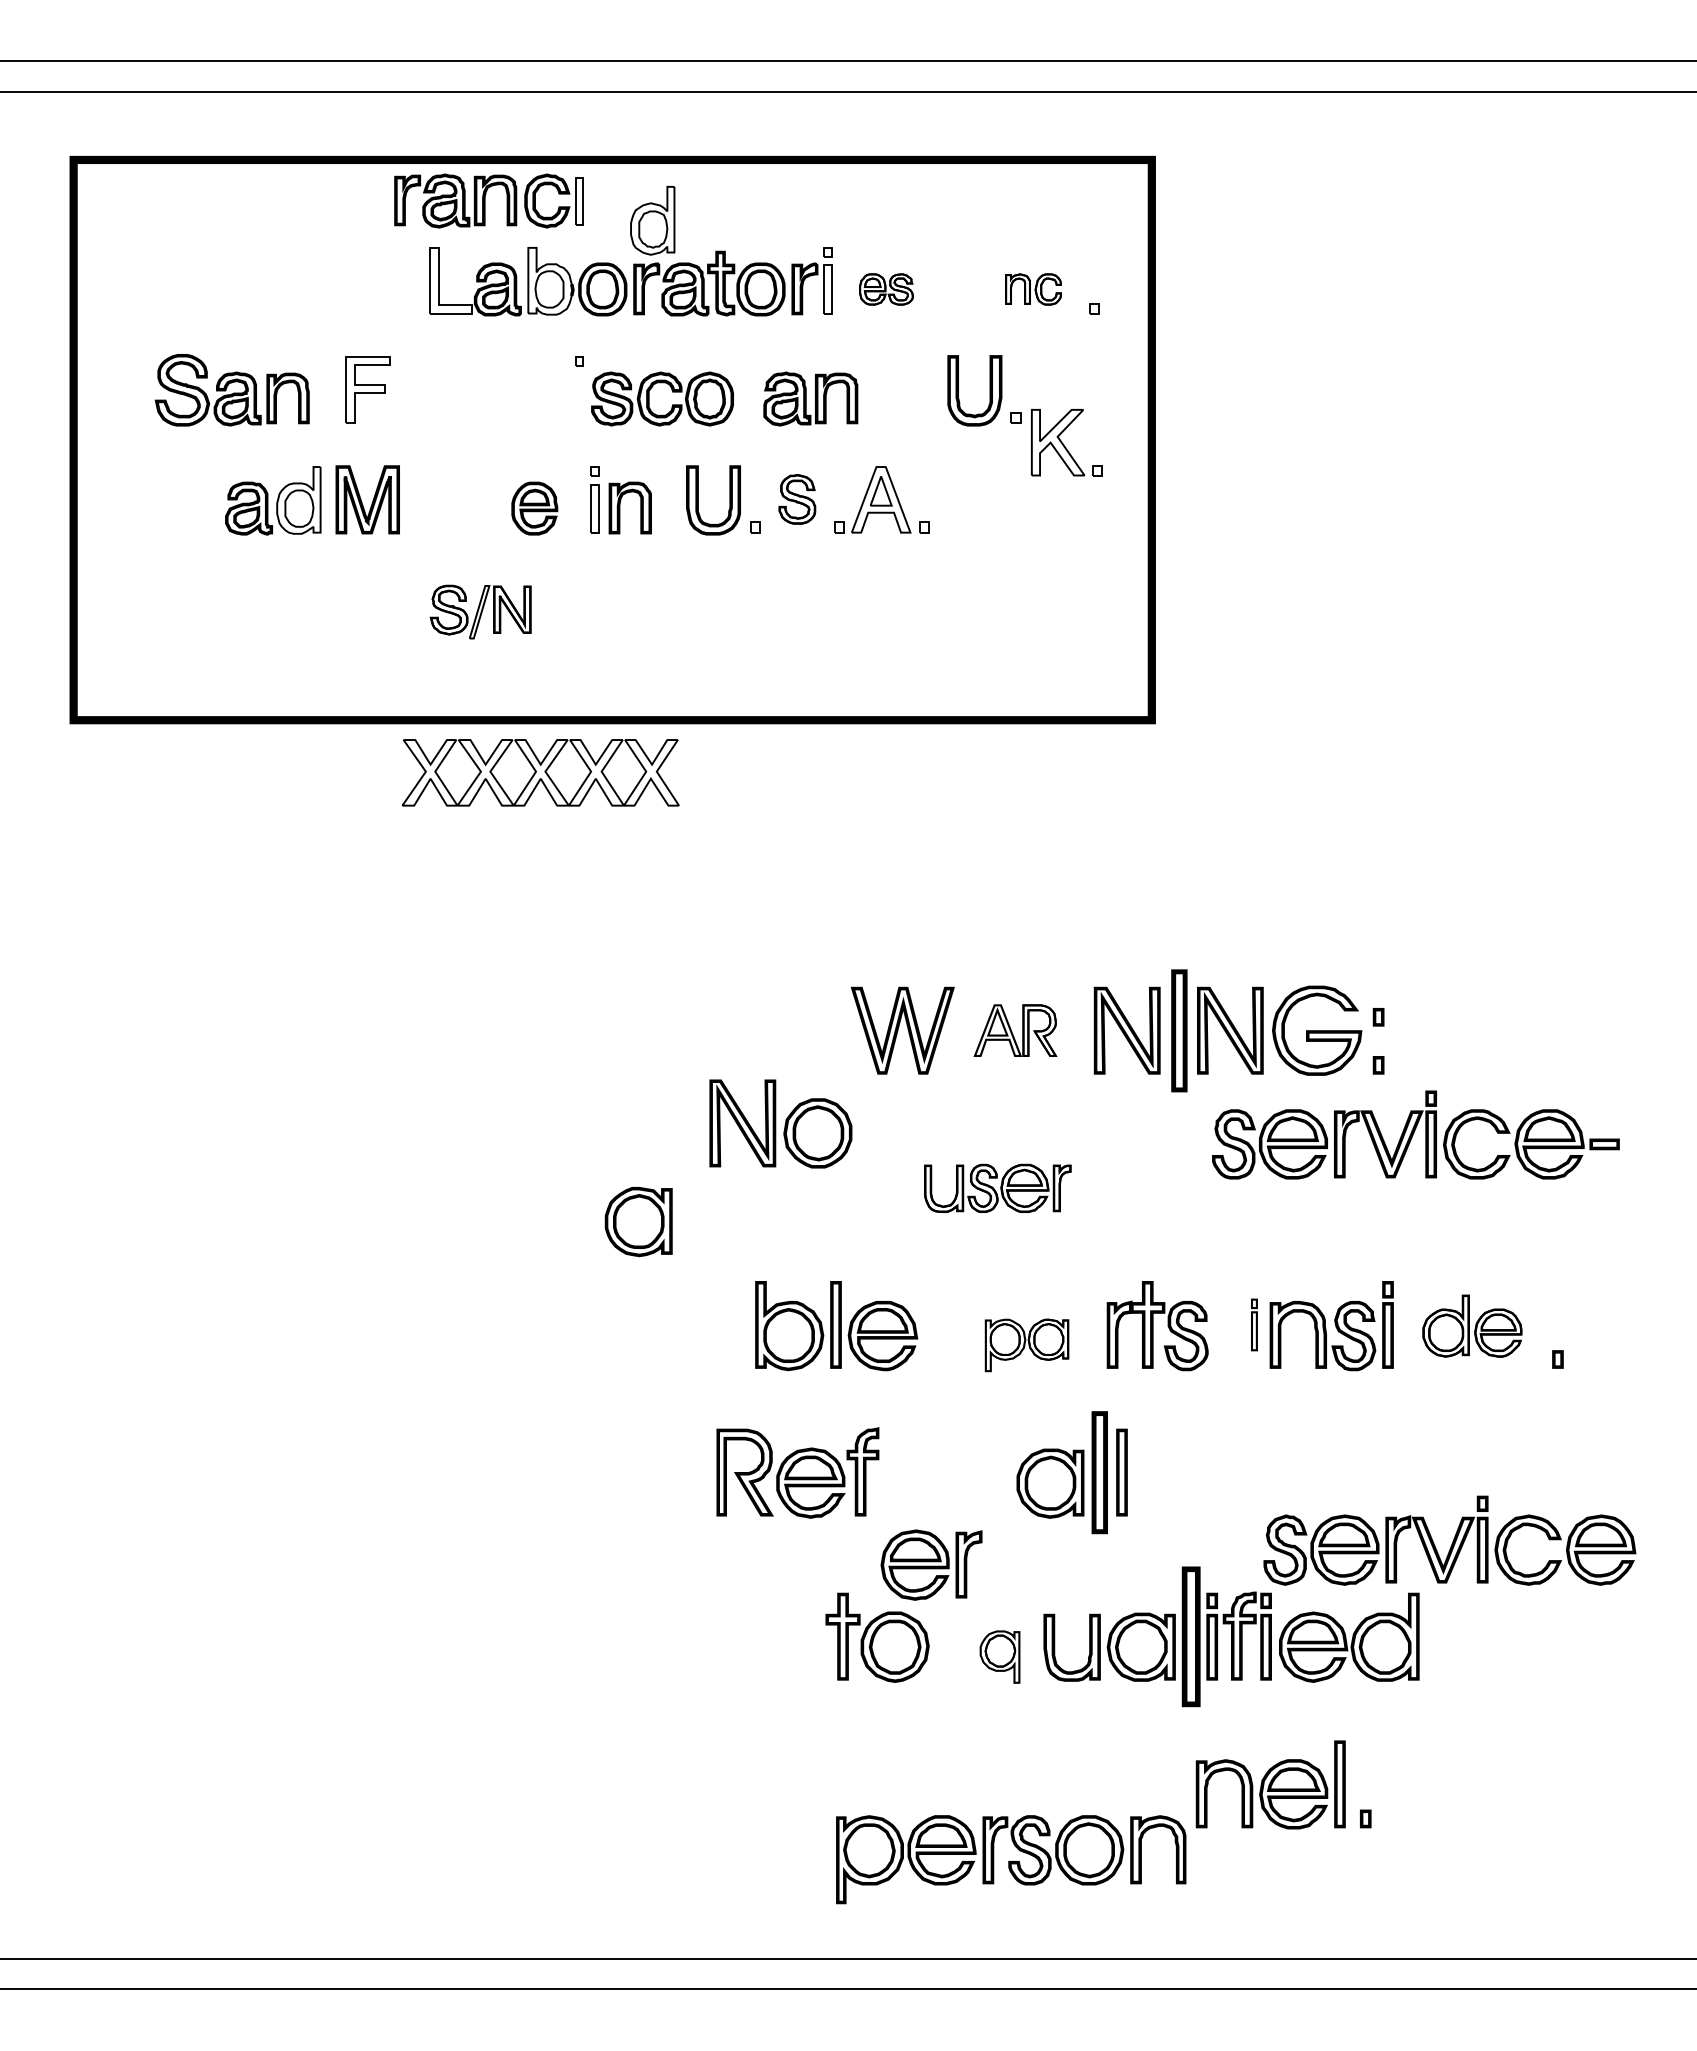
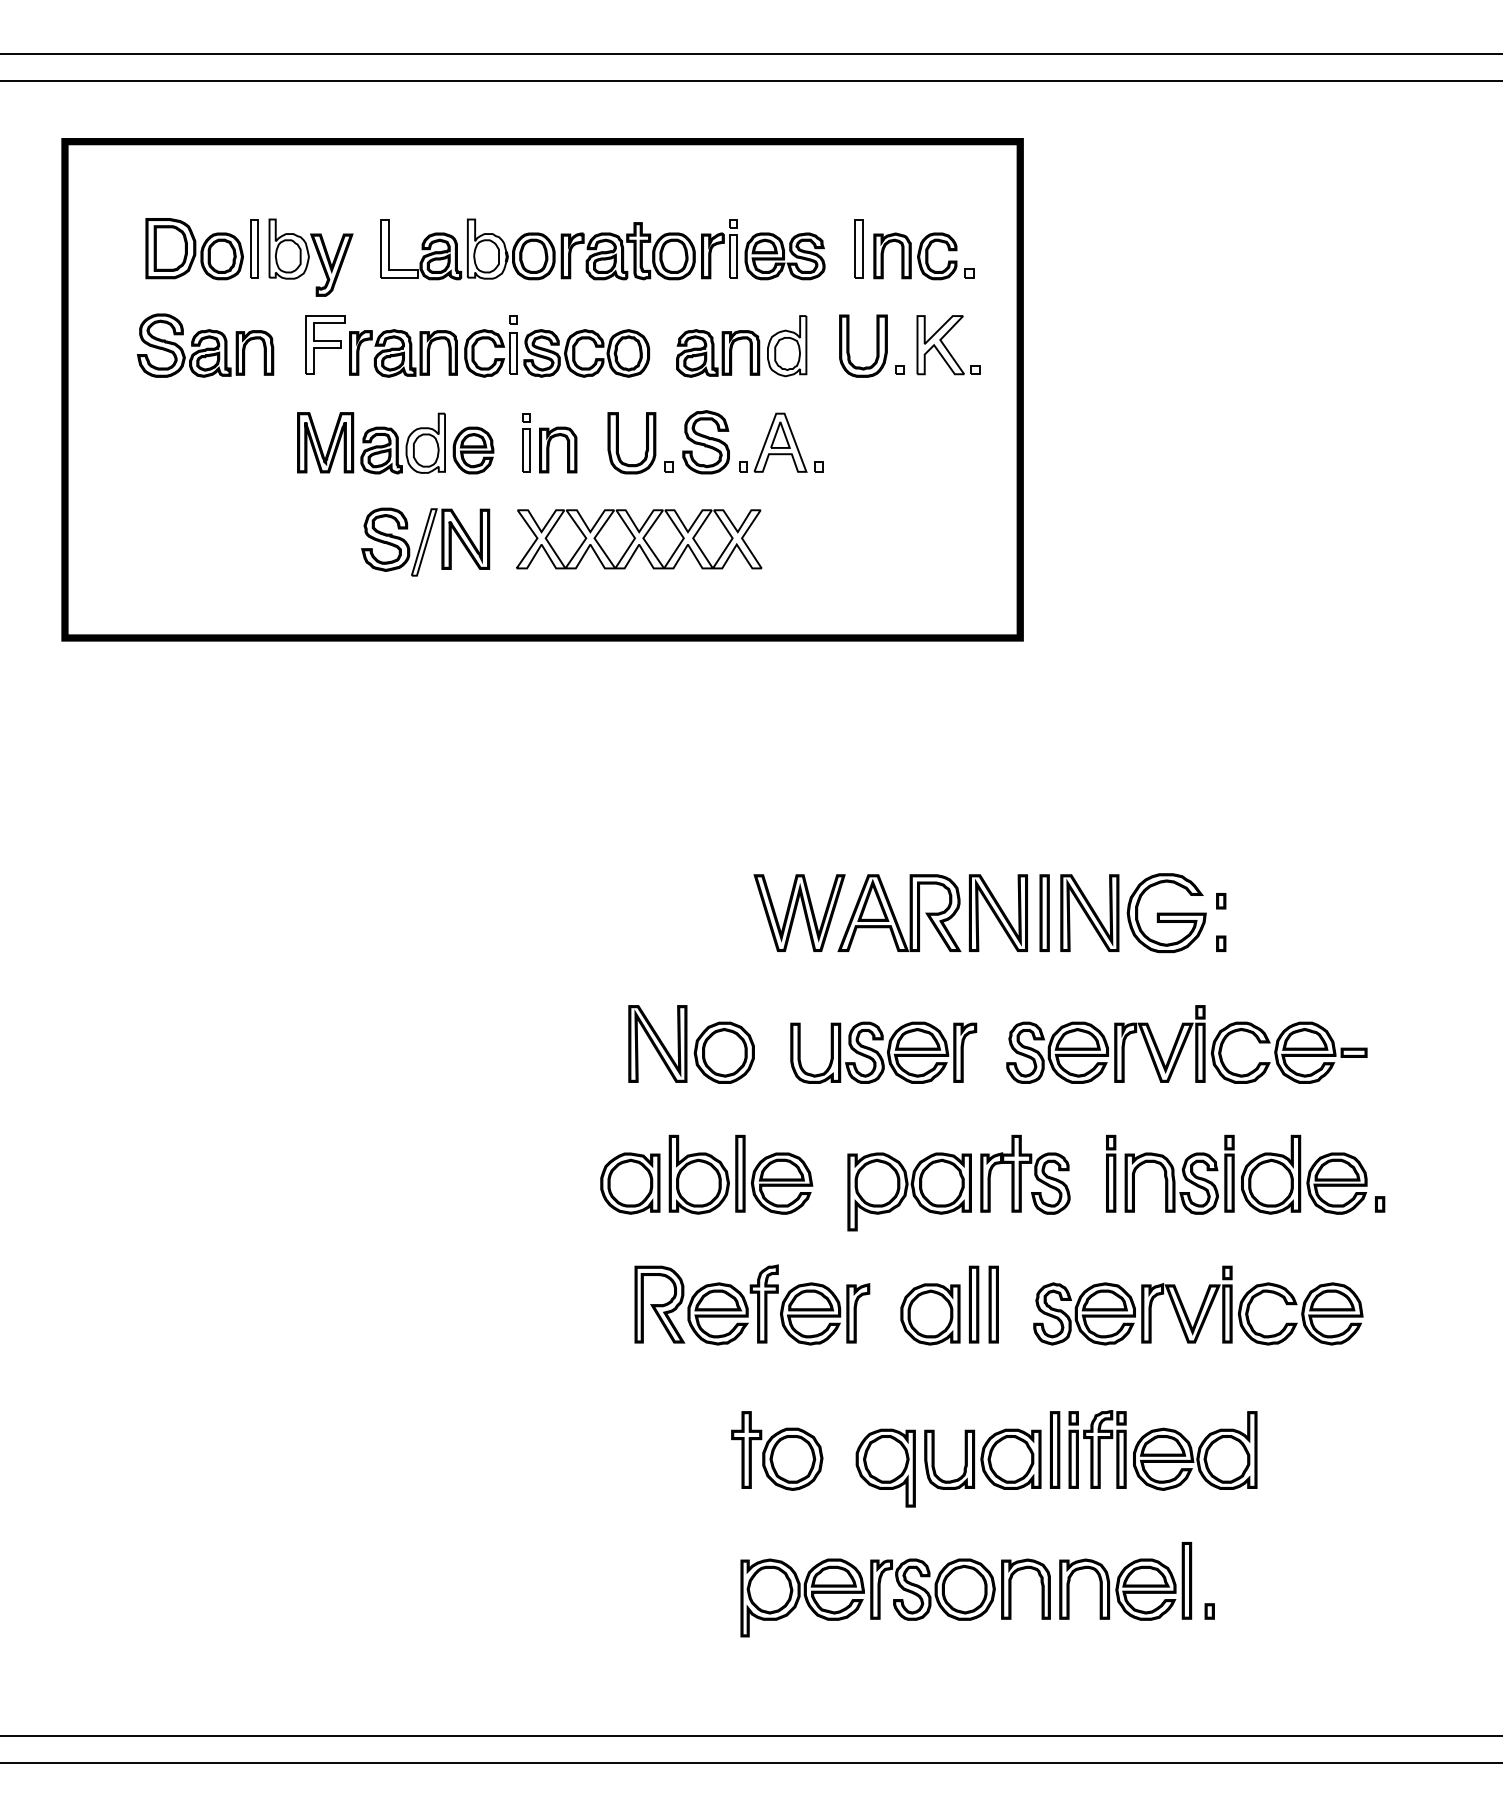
part: (488, 200) -> (432, 352), moved
part: (652, 220) -> (786, 345), moved
part: (970, 280) -> (859, 248), added
part: (228, 281) -> (202, 249), added
part: (886, 289) -> (785, 256), size x1.67
part: (1033, 289) -> (915, 256), size x1.67
part: (351, 291) -> (311, 258), added
part: (1066, 442) -> (948, 345), moved
part: (797, 499) -> (706, 442), size x1.43
part: (273, 500) -> (403, 443), moved
part: (480, 611) -> (425, 541), size x1.43
part: (540, 772) -> (638, 539), moved
part: (1015, 1030) -> (899, 912), size x1.67
part: (1179, 1030) -> (1044, 912), size x0.71
part: (780, 1123) -> (691, 1044), moved
part: (1415, 1134) -> (1186, 1044), moved
part: (997, 1188) -> (883, 1052), size x1.43
part: (638, 1222) -> (630, 1184), moved
part: (1254, 1324) -> (1111, 1173), size x1.67
part: (1472, 1326) -> (1304, 1175), size x1.43
part: (1026, 1345) -> (909, 1192), size x1.67
part: (1099, 1472) -> (973, 1304), size x0.71
part: (1449, 1540) -> (1198, 1305), moved
part: (931, 1564) -> (825, 1313), moved
part: (1190, 1636) -> (1054, 1449), size x0.62
part: (999, 1656) -> (885, 1467), size x1.67
part: (1011, 1859) -> (895, 1597), moved

